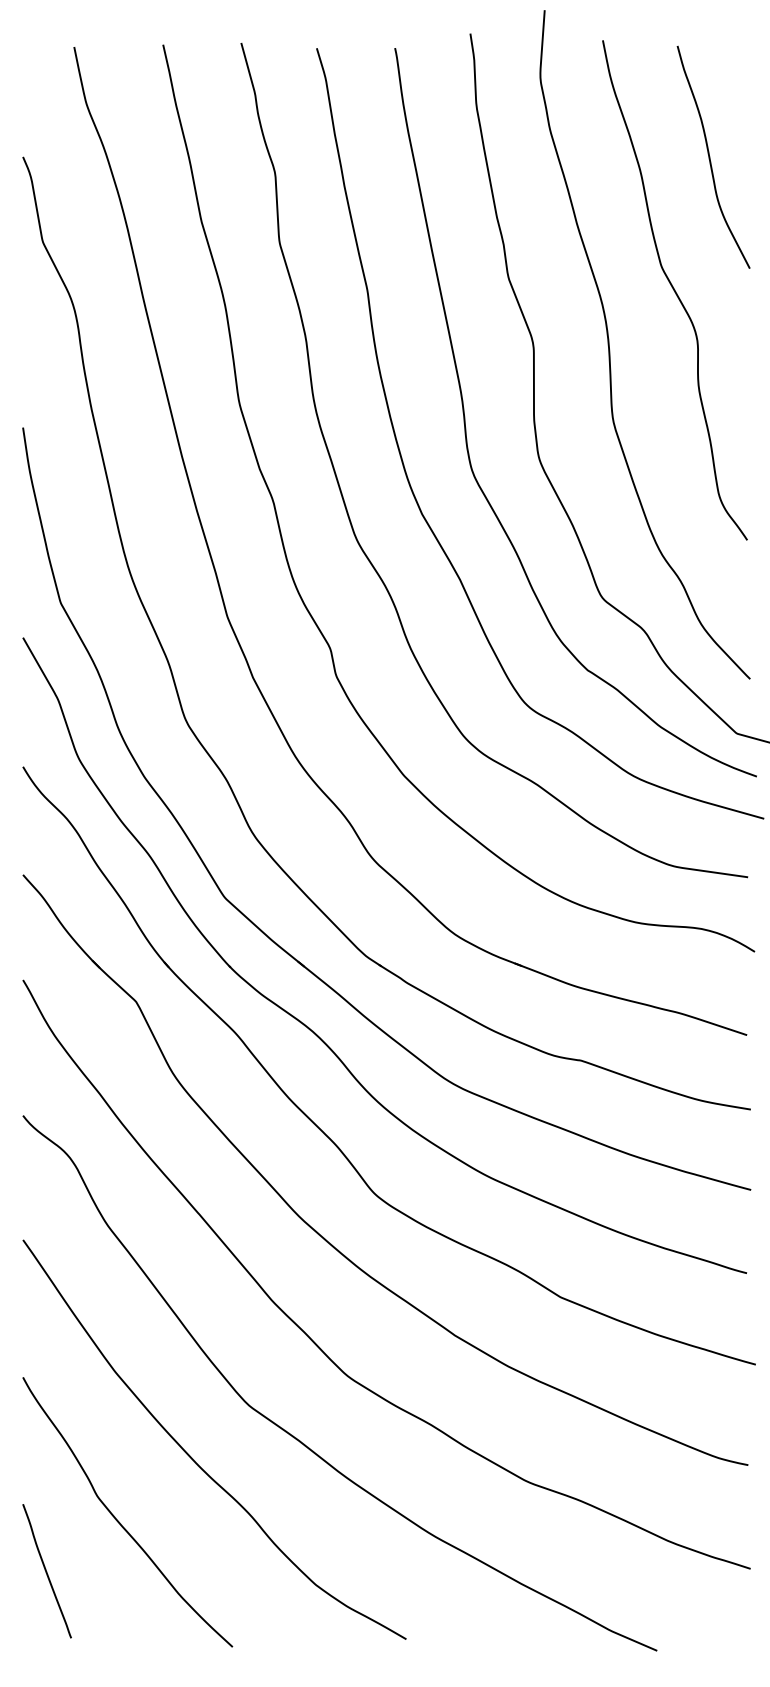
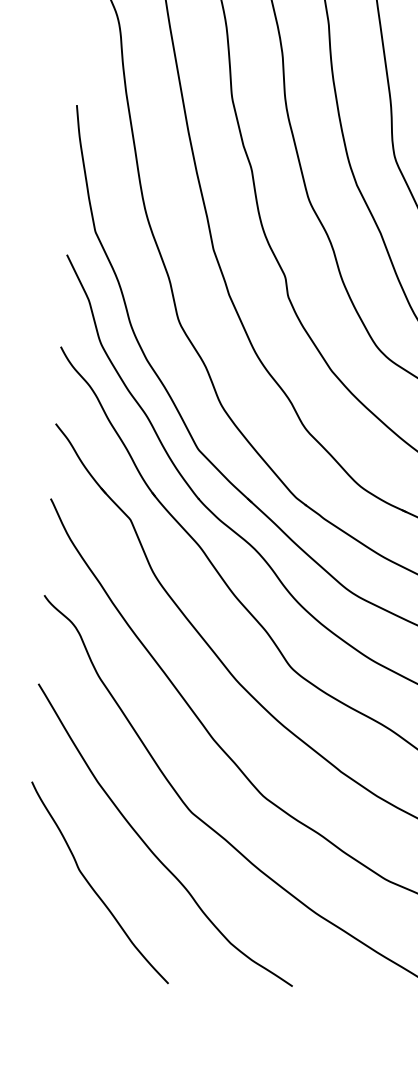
curve: (46, 1571) -> (39, 921), removed

